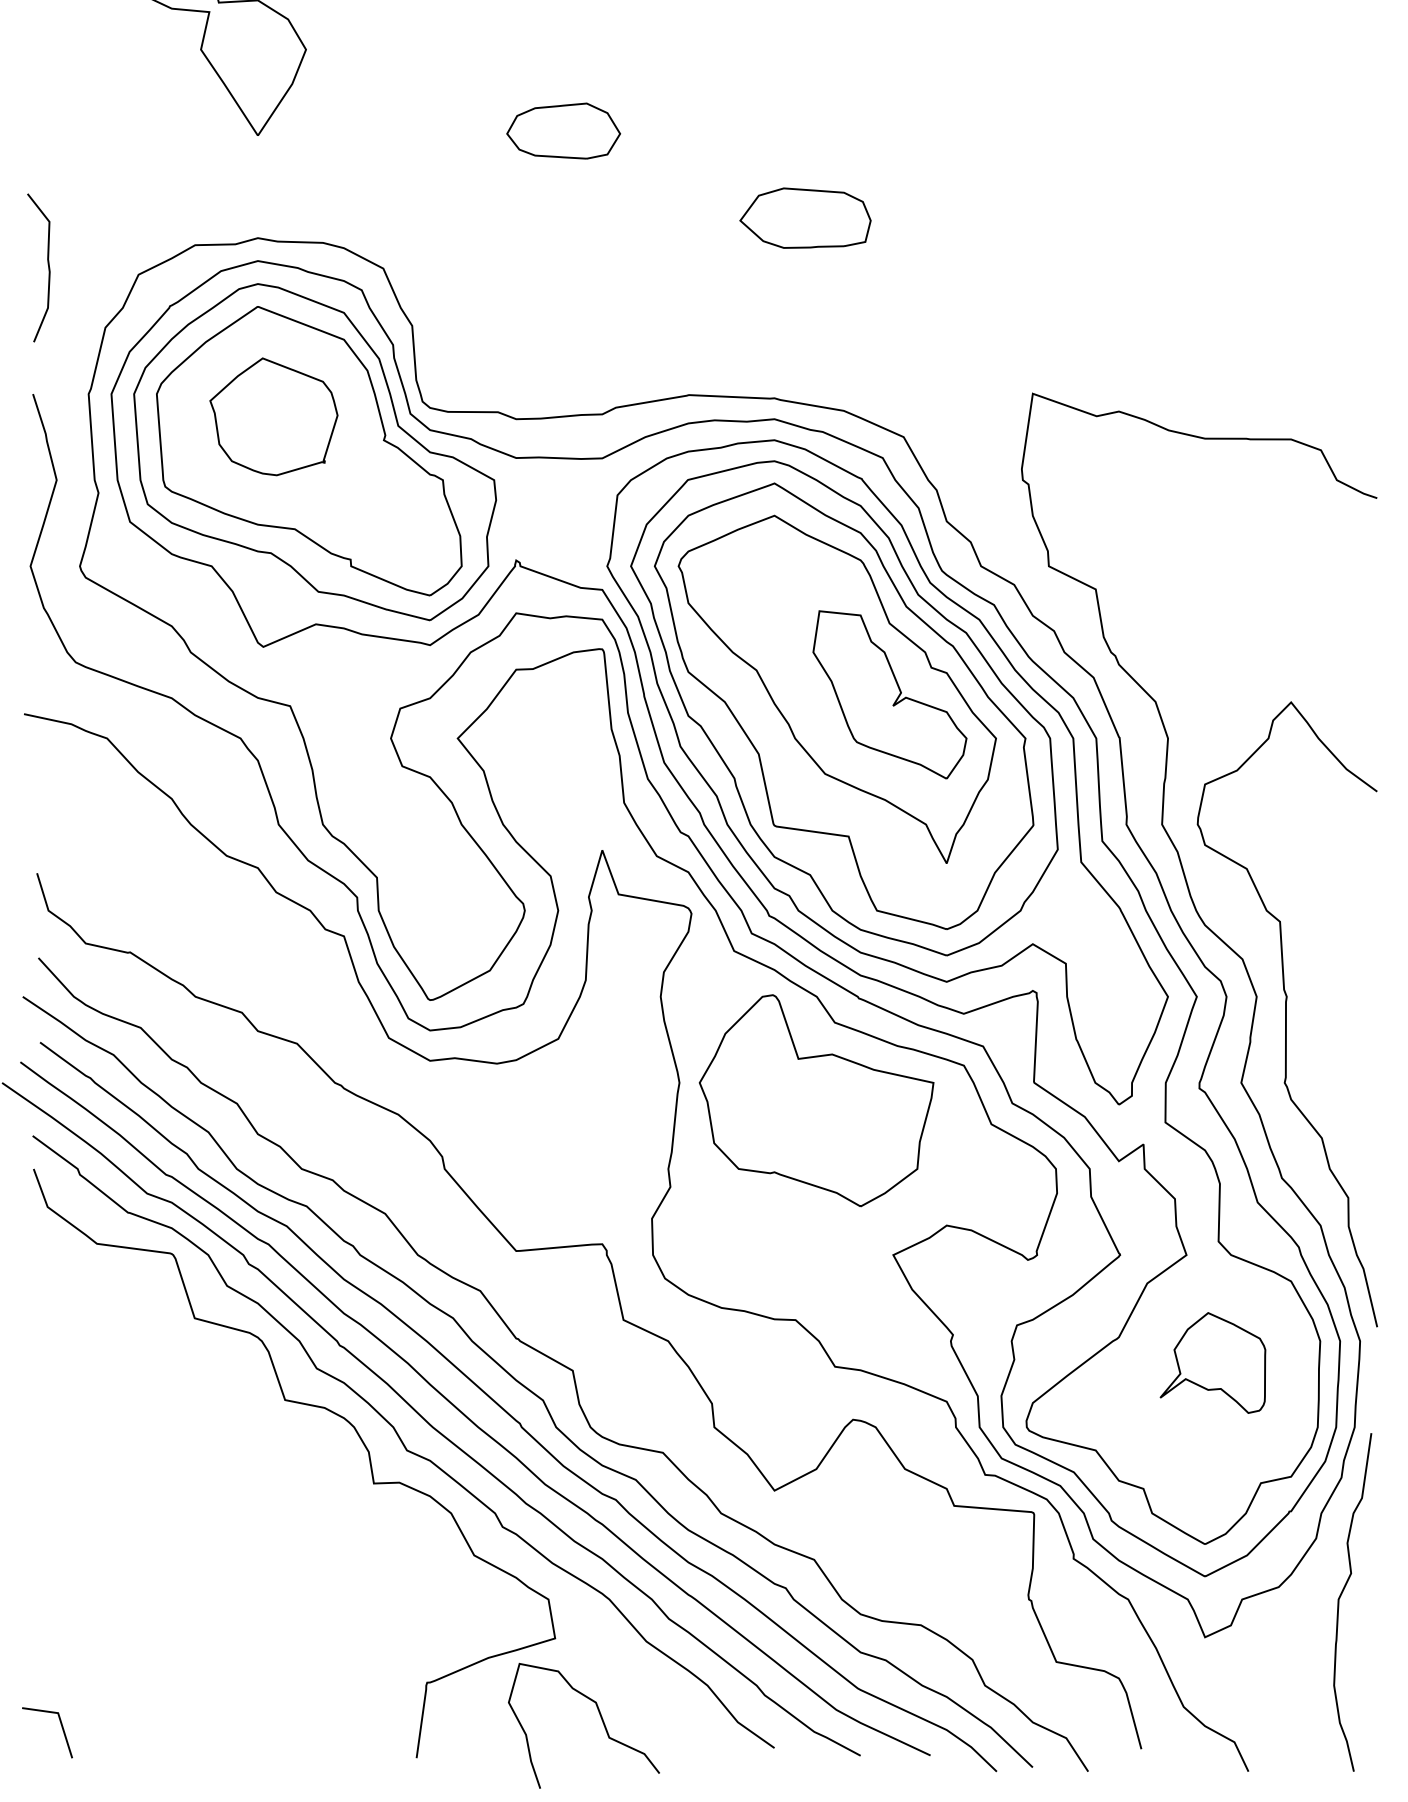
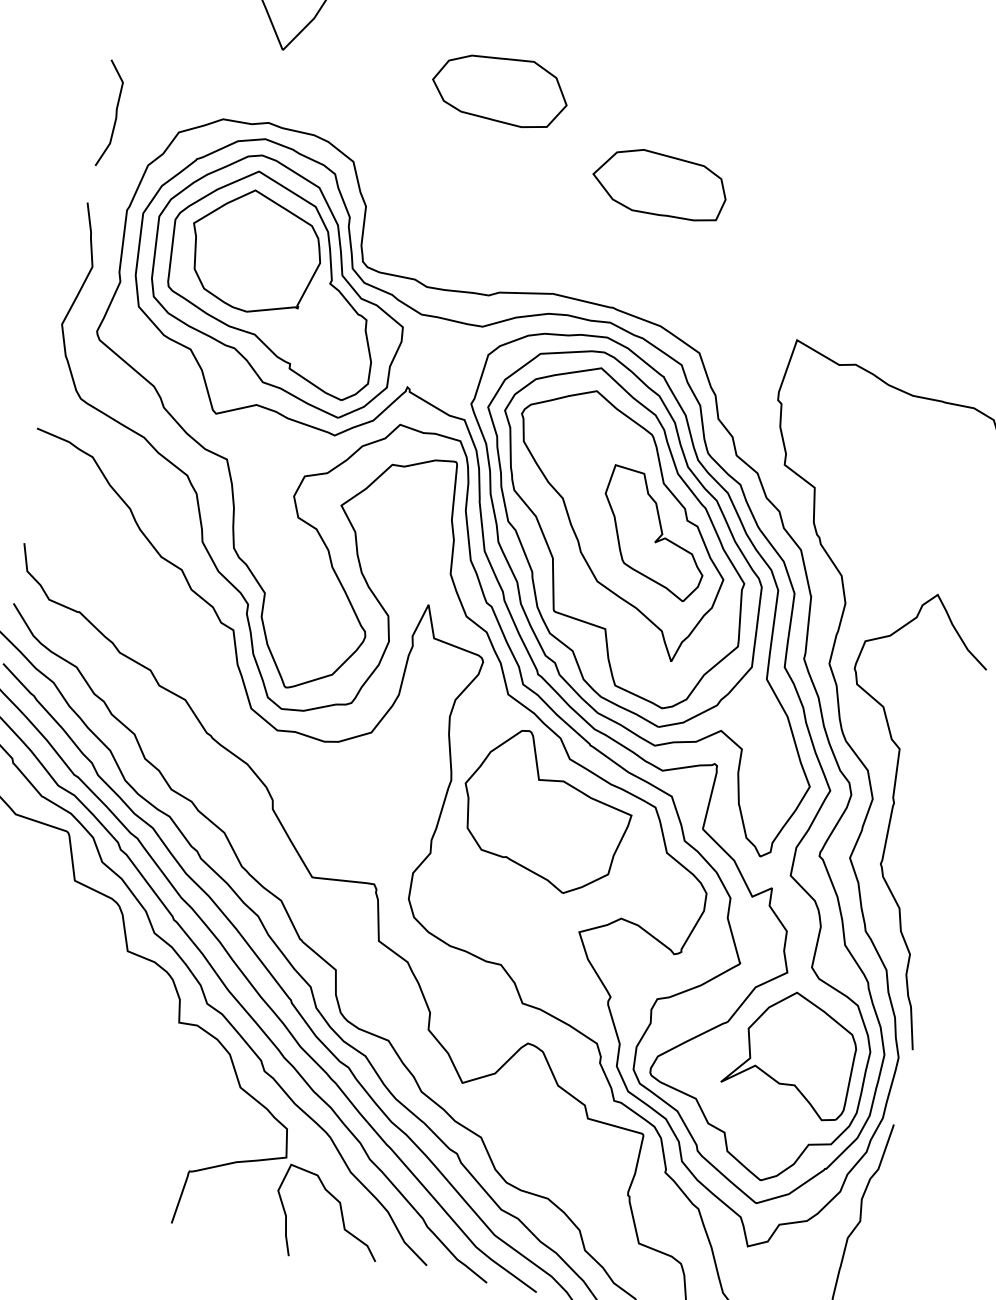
part: (563, 130) -> (500, 88), size x1.67
part: (805, 217) -> (660, 183), size x1.43
part: (273, 416) -> (255, 251), size x1.43
part: (1212, 1362) -> (790, 1052), size x1.67
curve: (601, 1720) -> (341, 1216), moved

